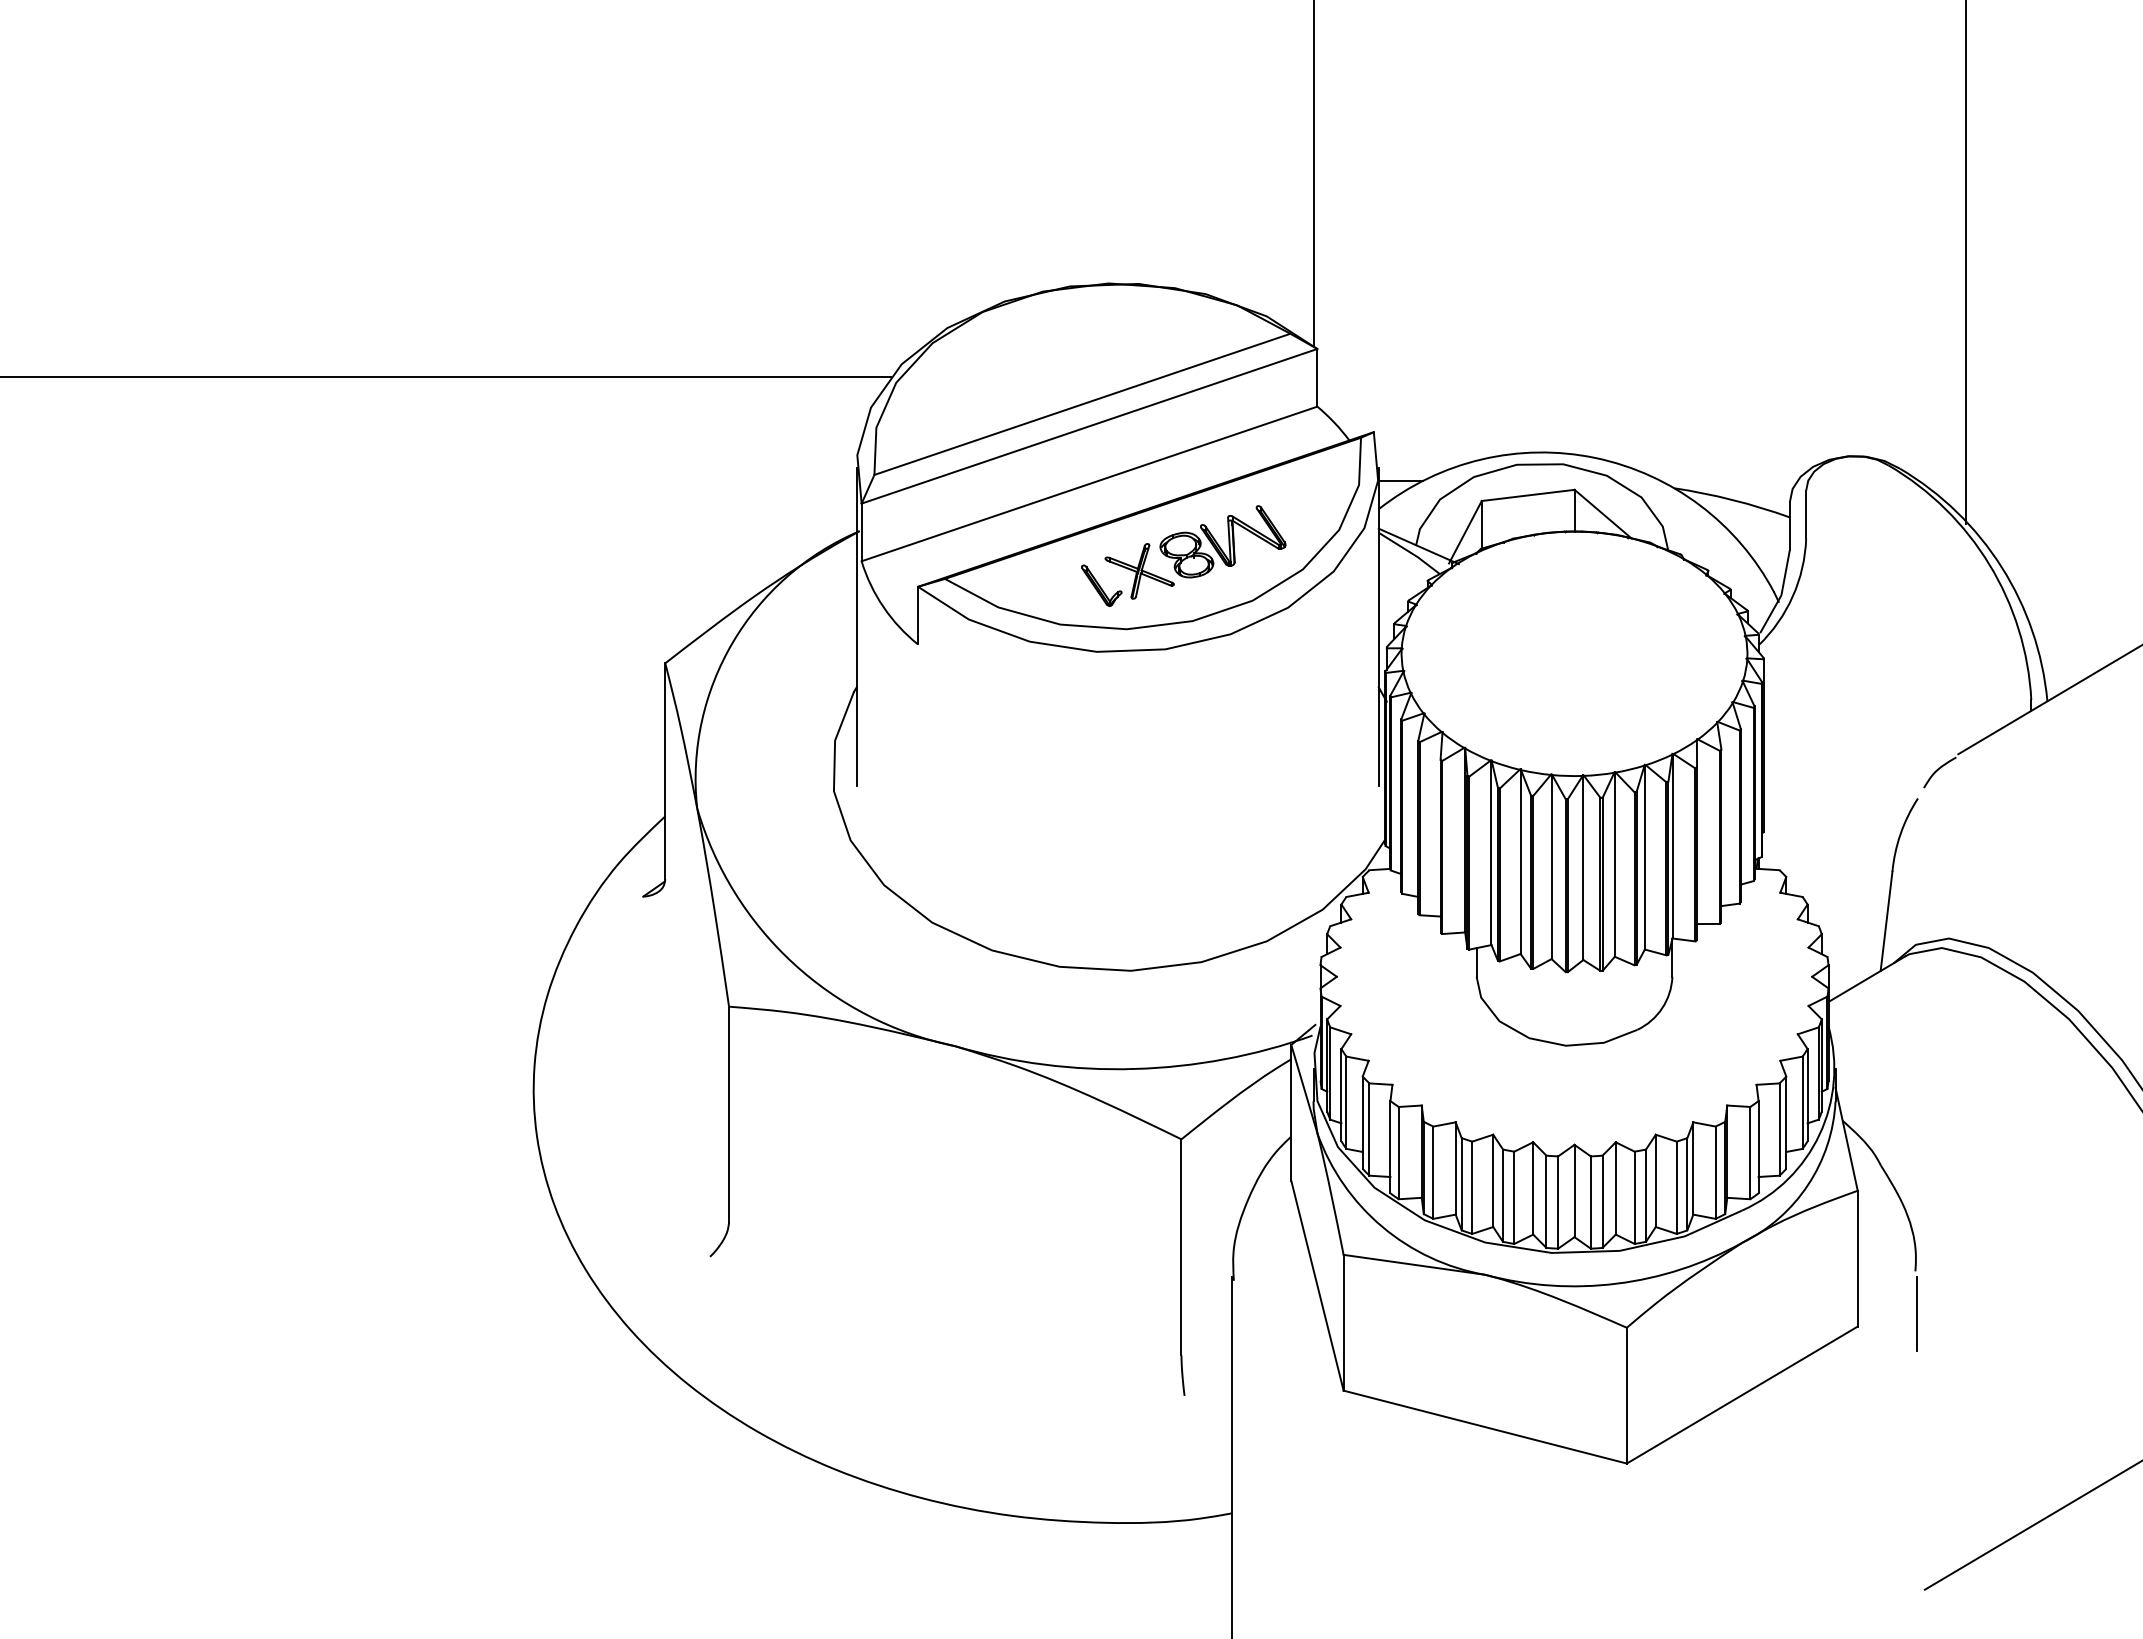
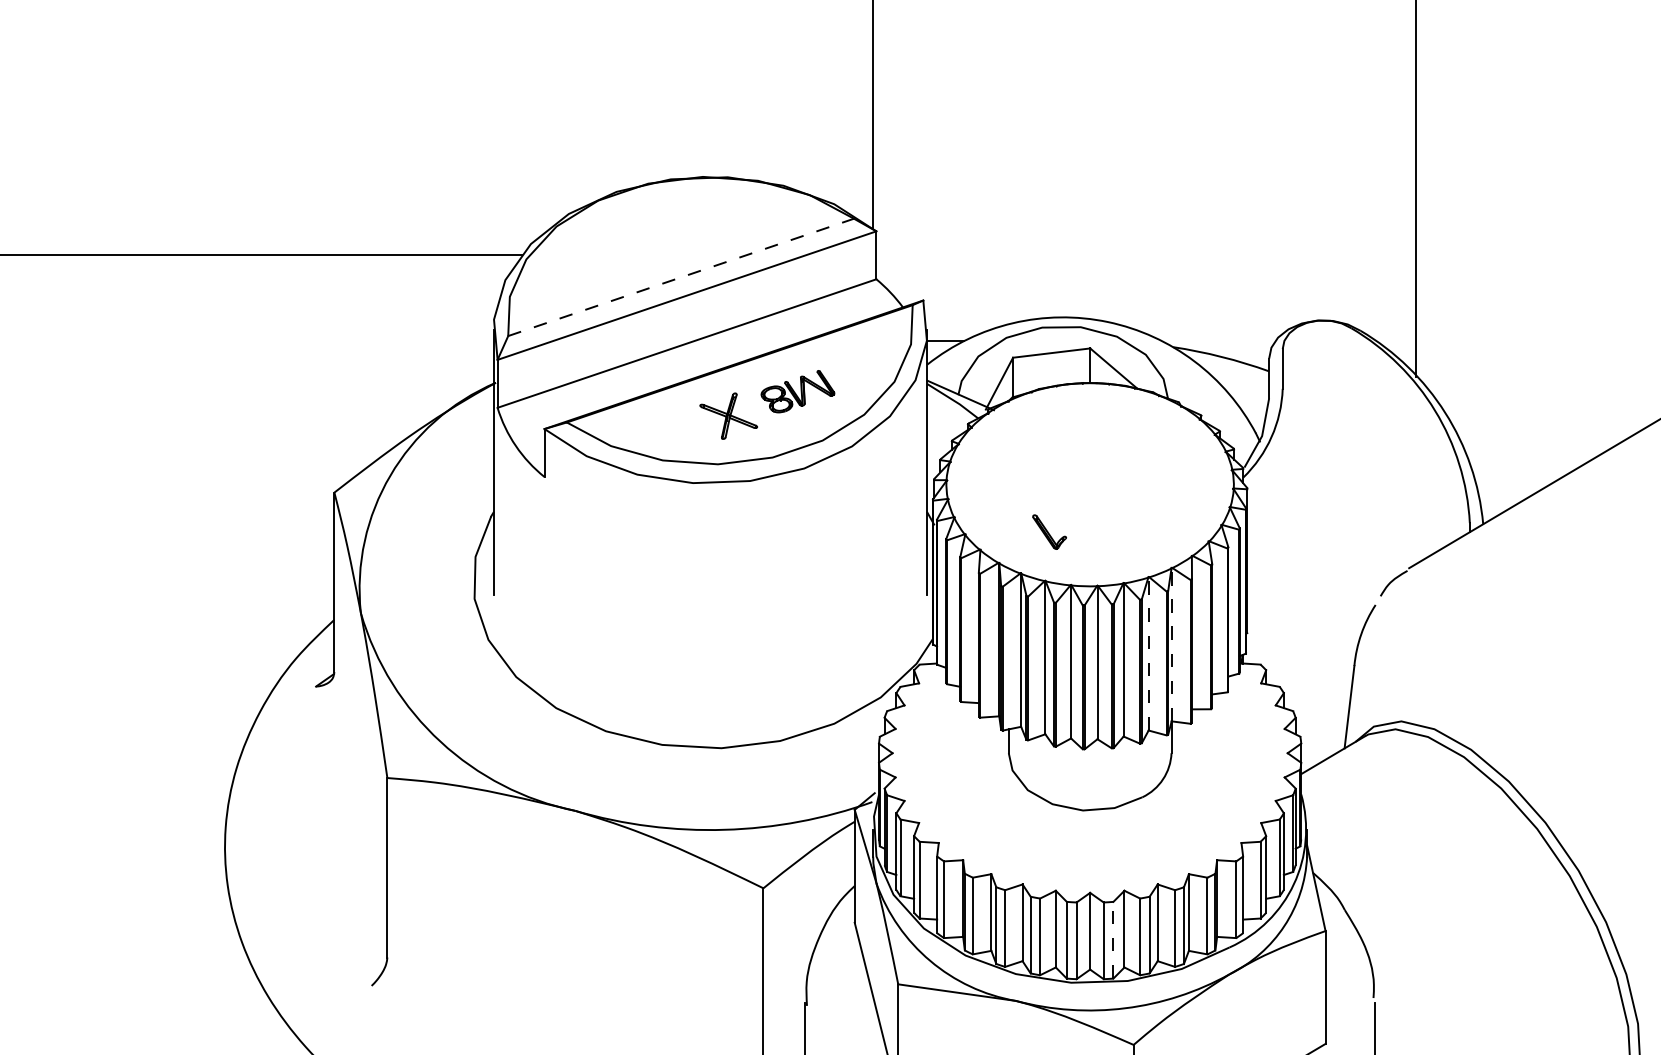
line: (1082, 404) -> (681, 277), solid -> dashed
part: (1222, 541) -> (797, 391), size x0.7
part: (1101, 585) -> (1049, 531), moved
line: (1672, 845) -> (1171, 644), solid -> dashed
line: (1644, 856) -> (1148, 653), solid -> dashed
line: (1602, 1201) -> (1113, 939), solid -> dashed

